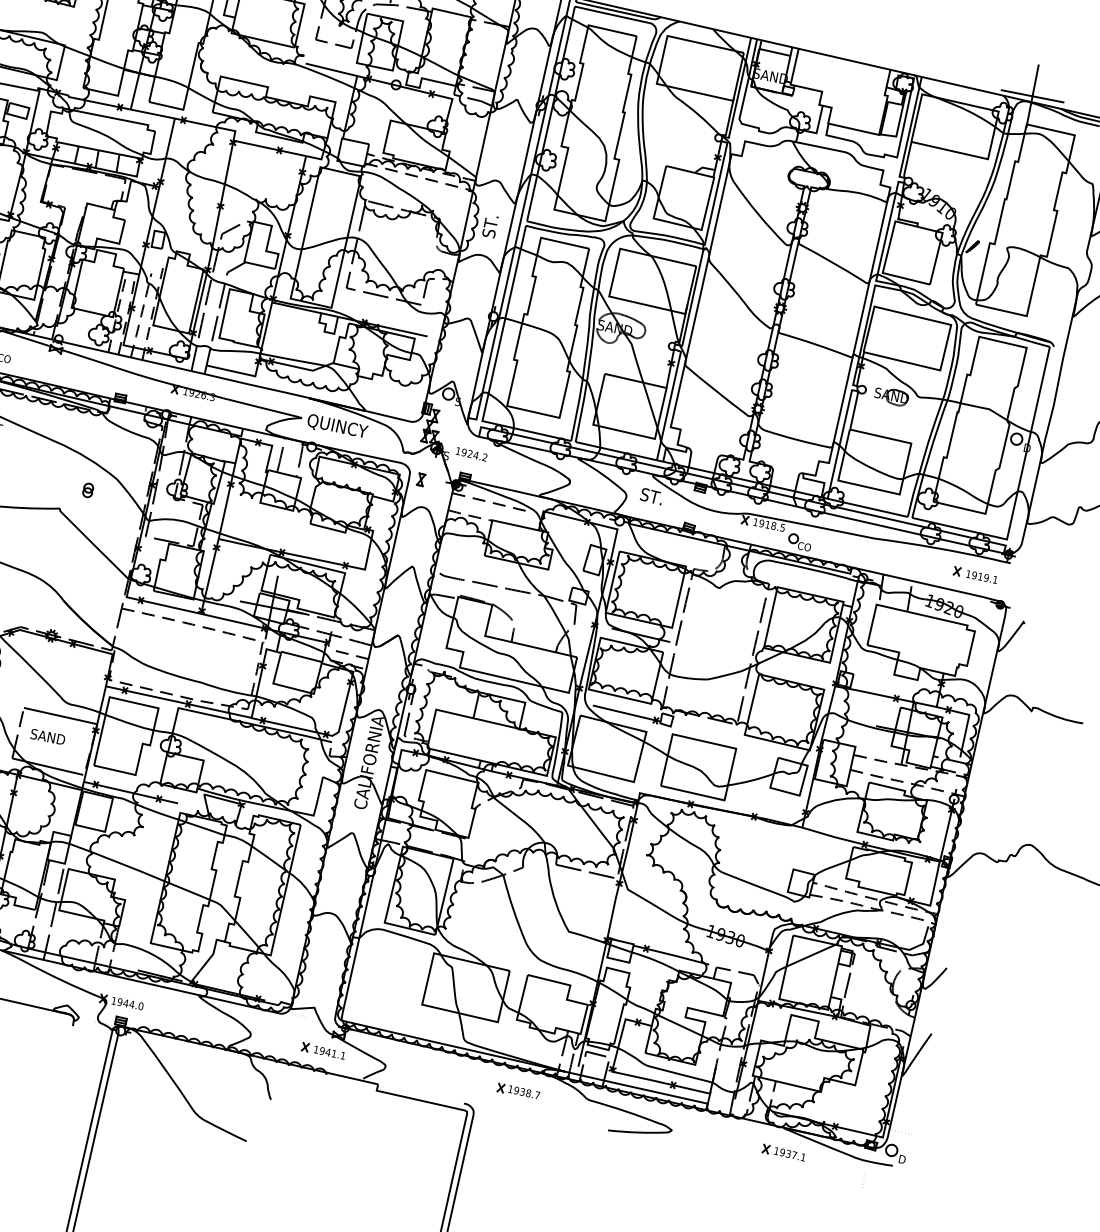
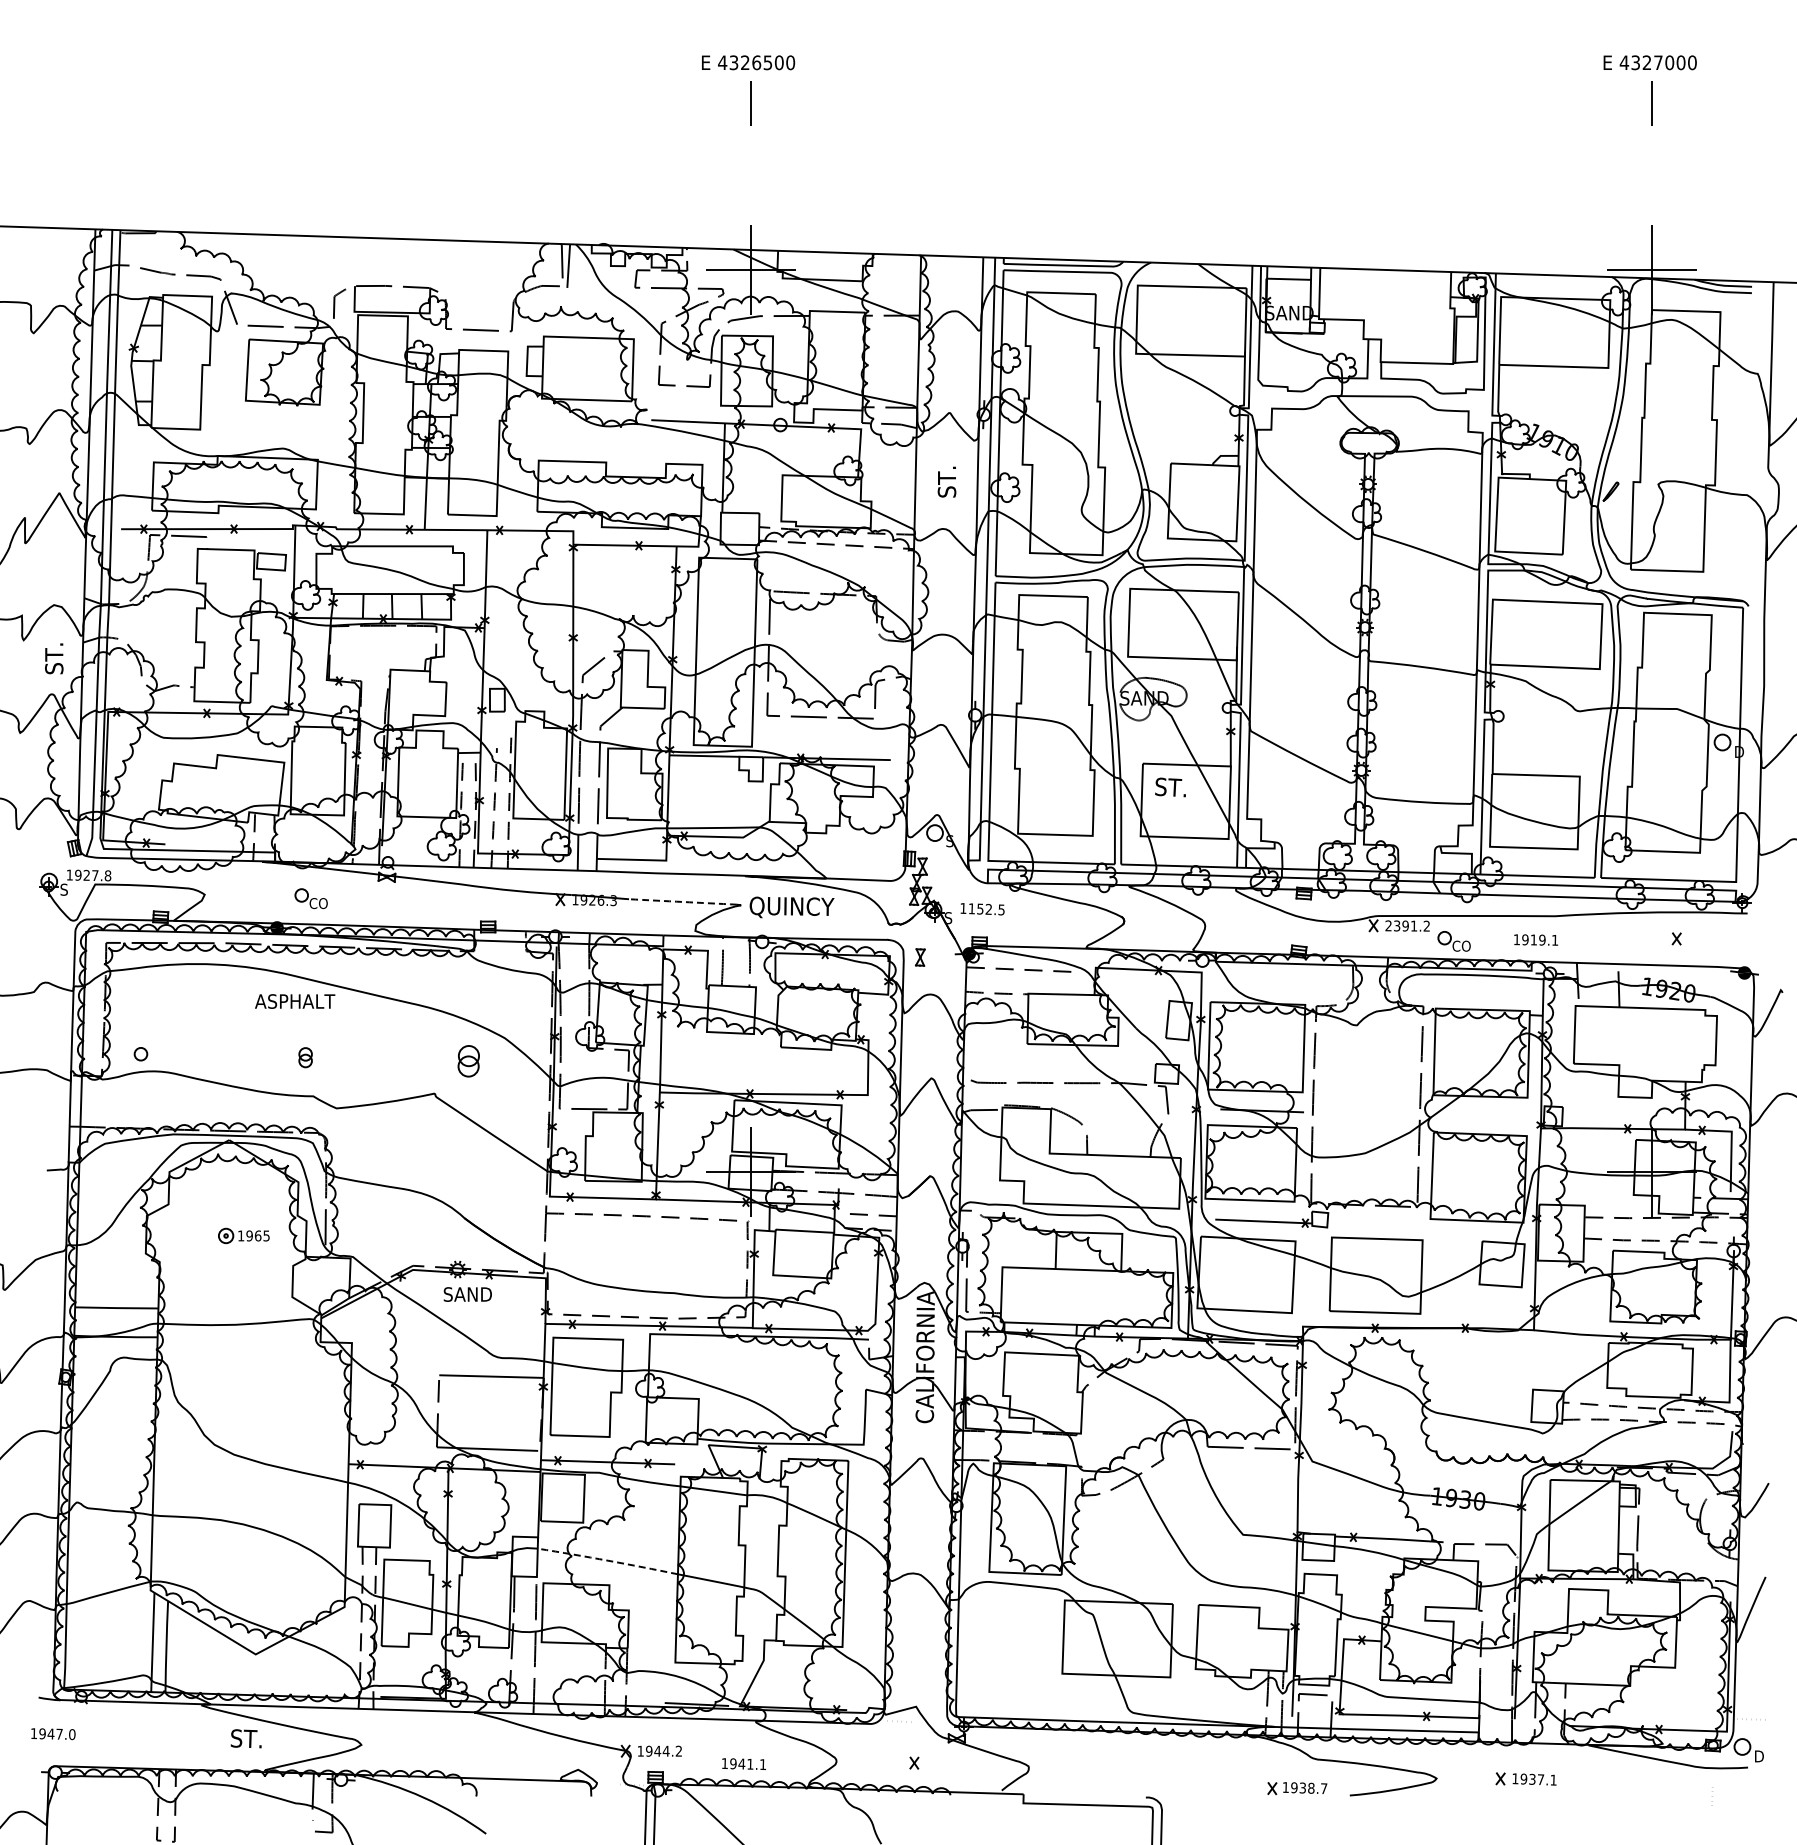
text: (490, 225) -> (946, 481), moved
part: (891, 396) -> (1540, 717), removed
line: (261, 407) -> (682, 901), solid -> dashed
text: (474, 455) -> (986, 909), 1924.2 -> 1152.5
part: (88, 489) -> (468, 1060), size x1.6
text: (651, 496) -> (1170, 787), moved
text: (769, 524) -> (1407, 925), 1918.5 -> 2391.2
text: (981, 576) -> (1535, 939), moved
text: (47, 736) -> (467, 1294), moved
line: (117, 861) -> (608, 1560), solid -> dashed
text: (140, 1005) -> (678, 1750), 1944.0 -> 1944.2
text: (329, 1052) -> (743, 1763), moved
part: (518, 1091) -> (1297, 1788), moved
part: (783, 1152) -> (1525, 1778), moved

